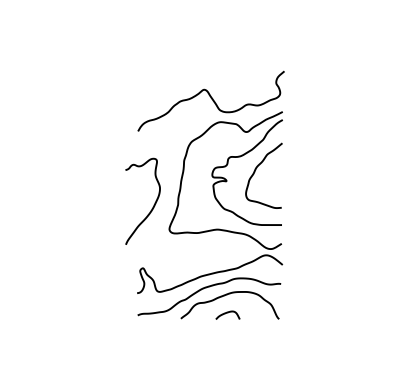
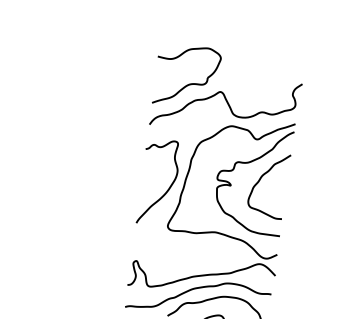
part: (172, 85) -> (189, 83), added
curve: (151, 208) -> (166, 190), moved

